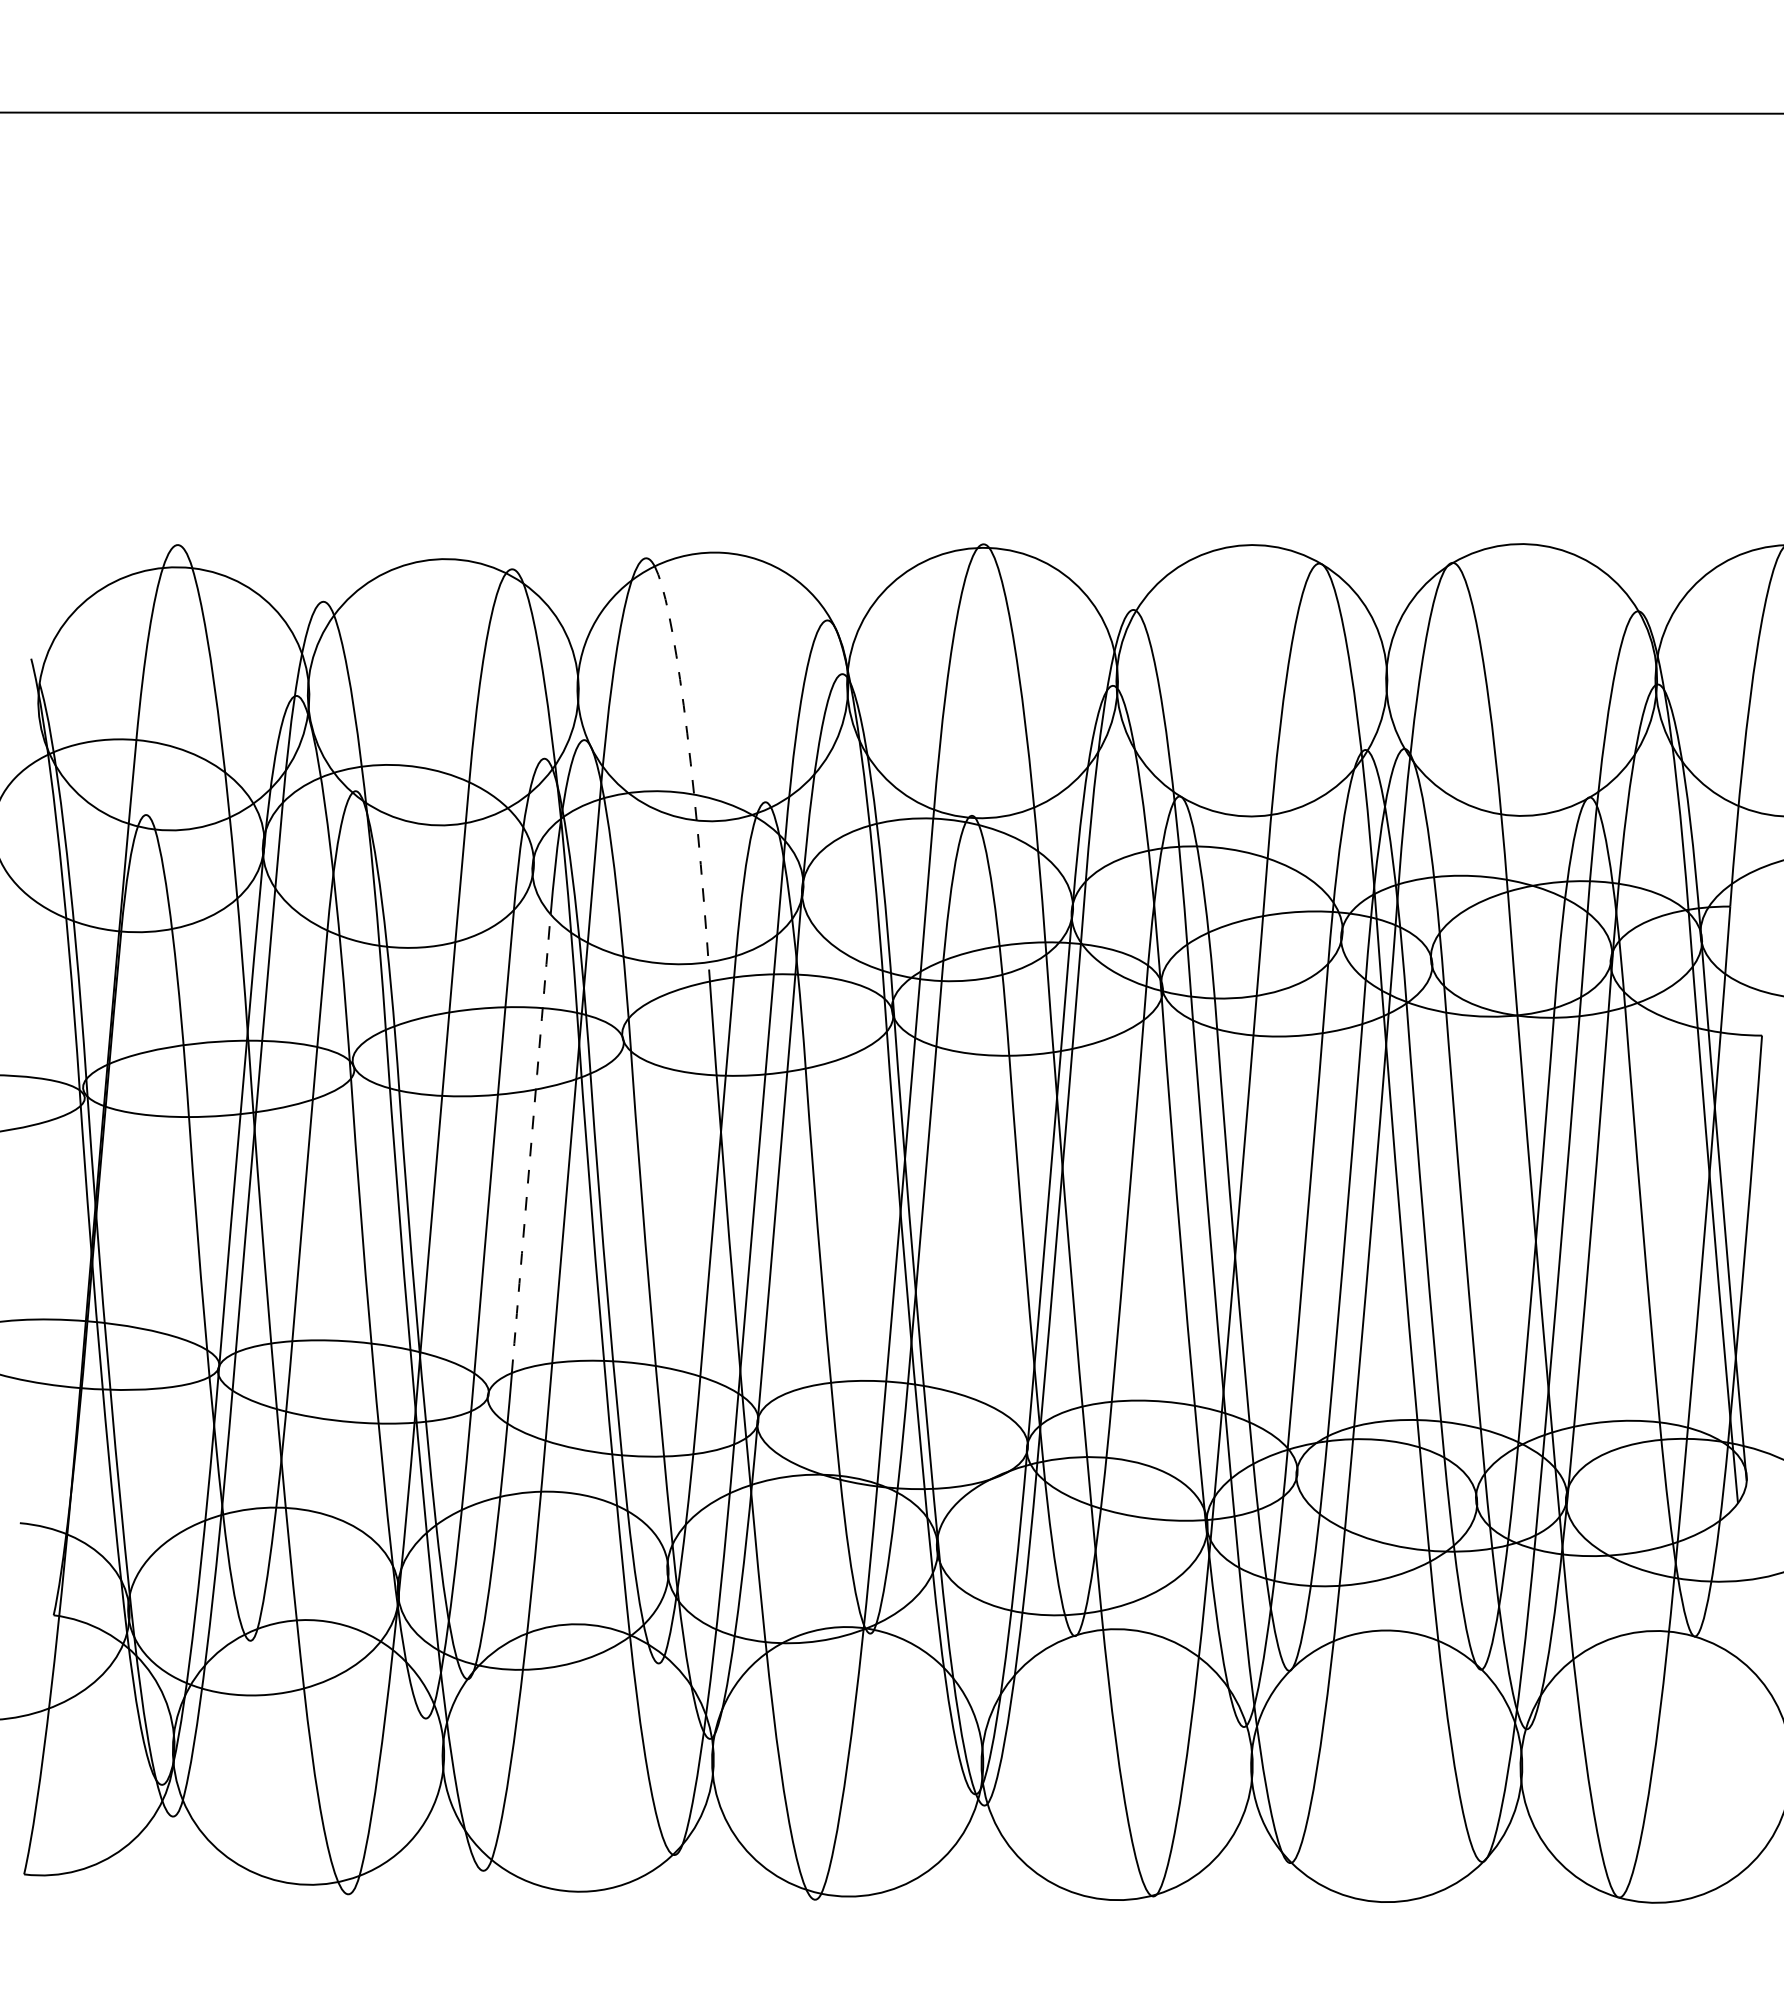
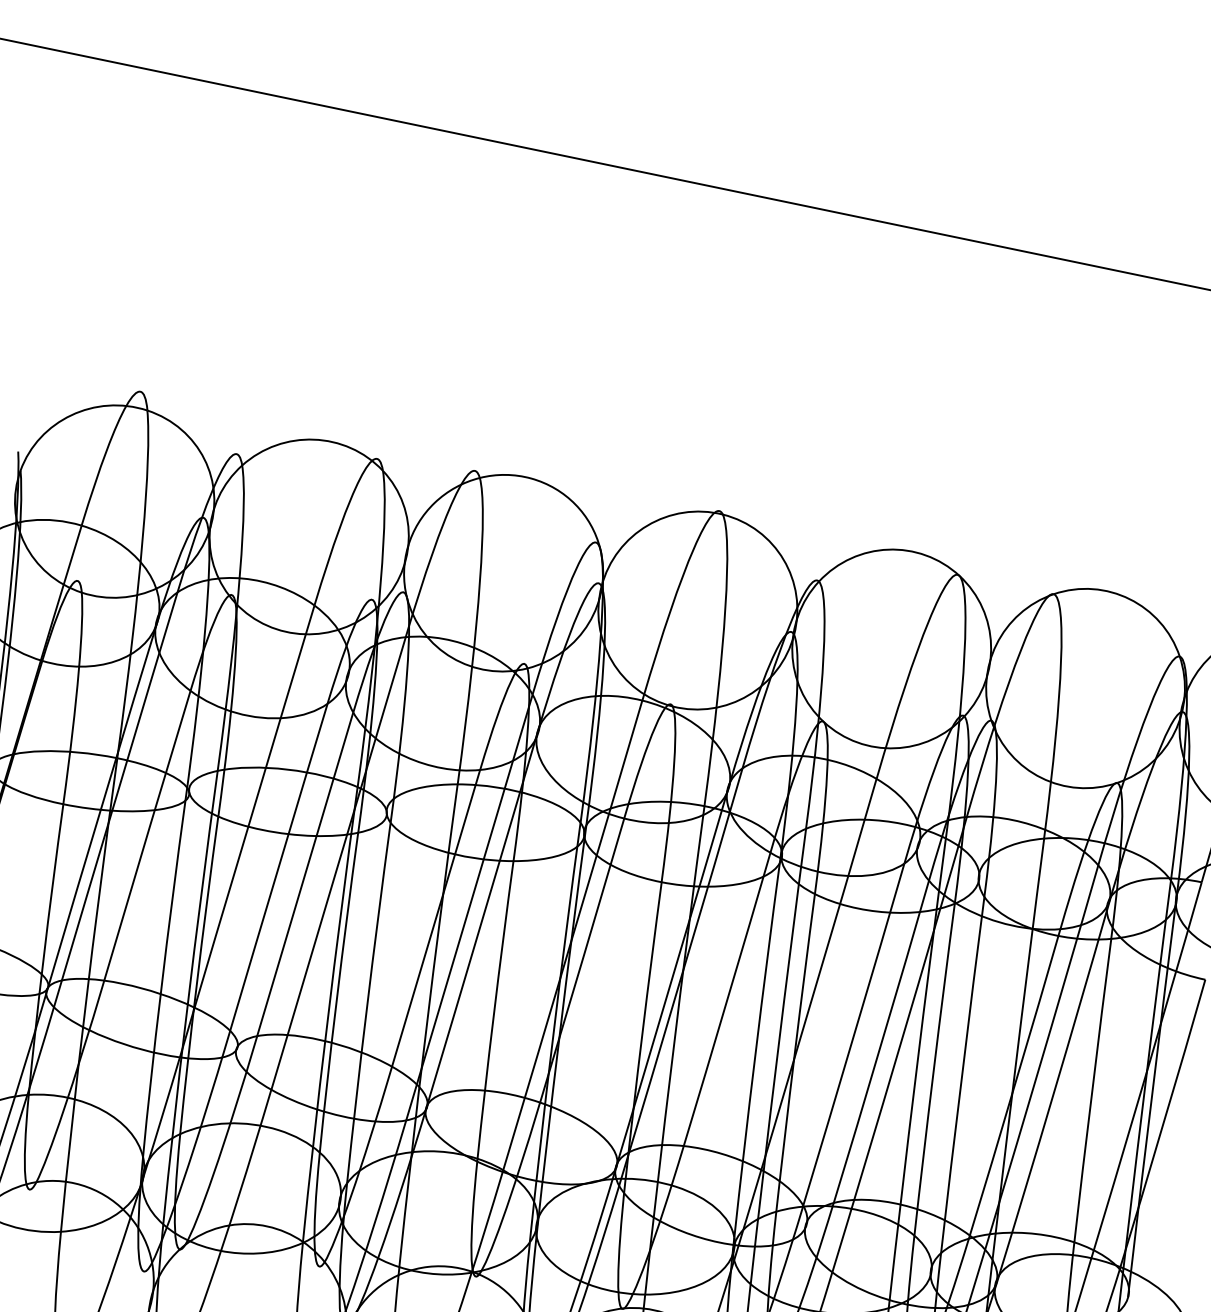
arc: (691, 766) -> (476, 627), dashed -> solid
arc: (531, 1139) -> (306, 871), dashed -> solid

